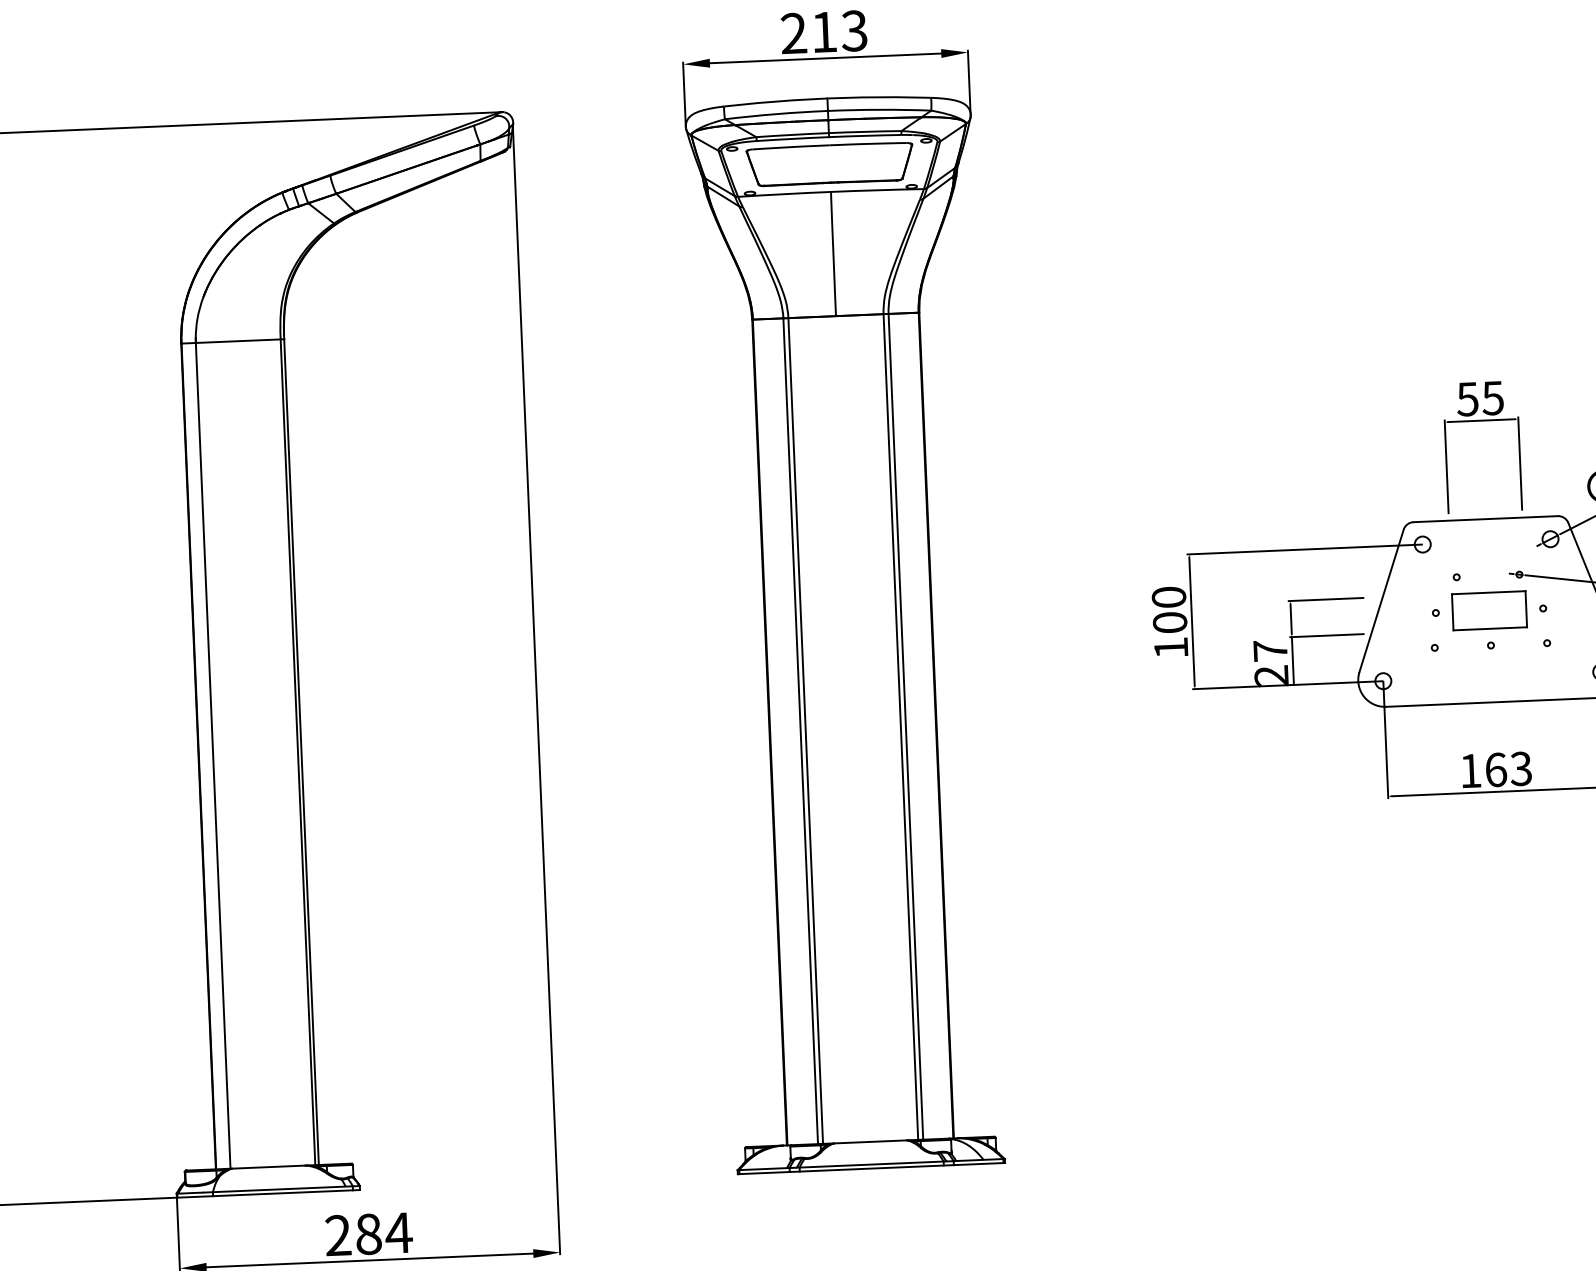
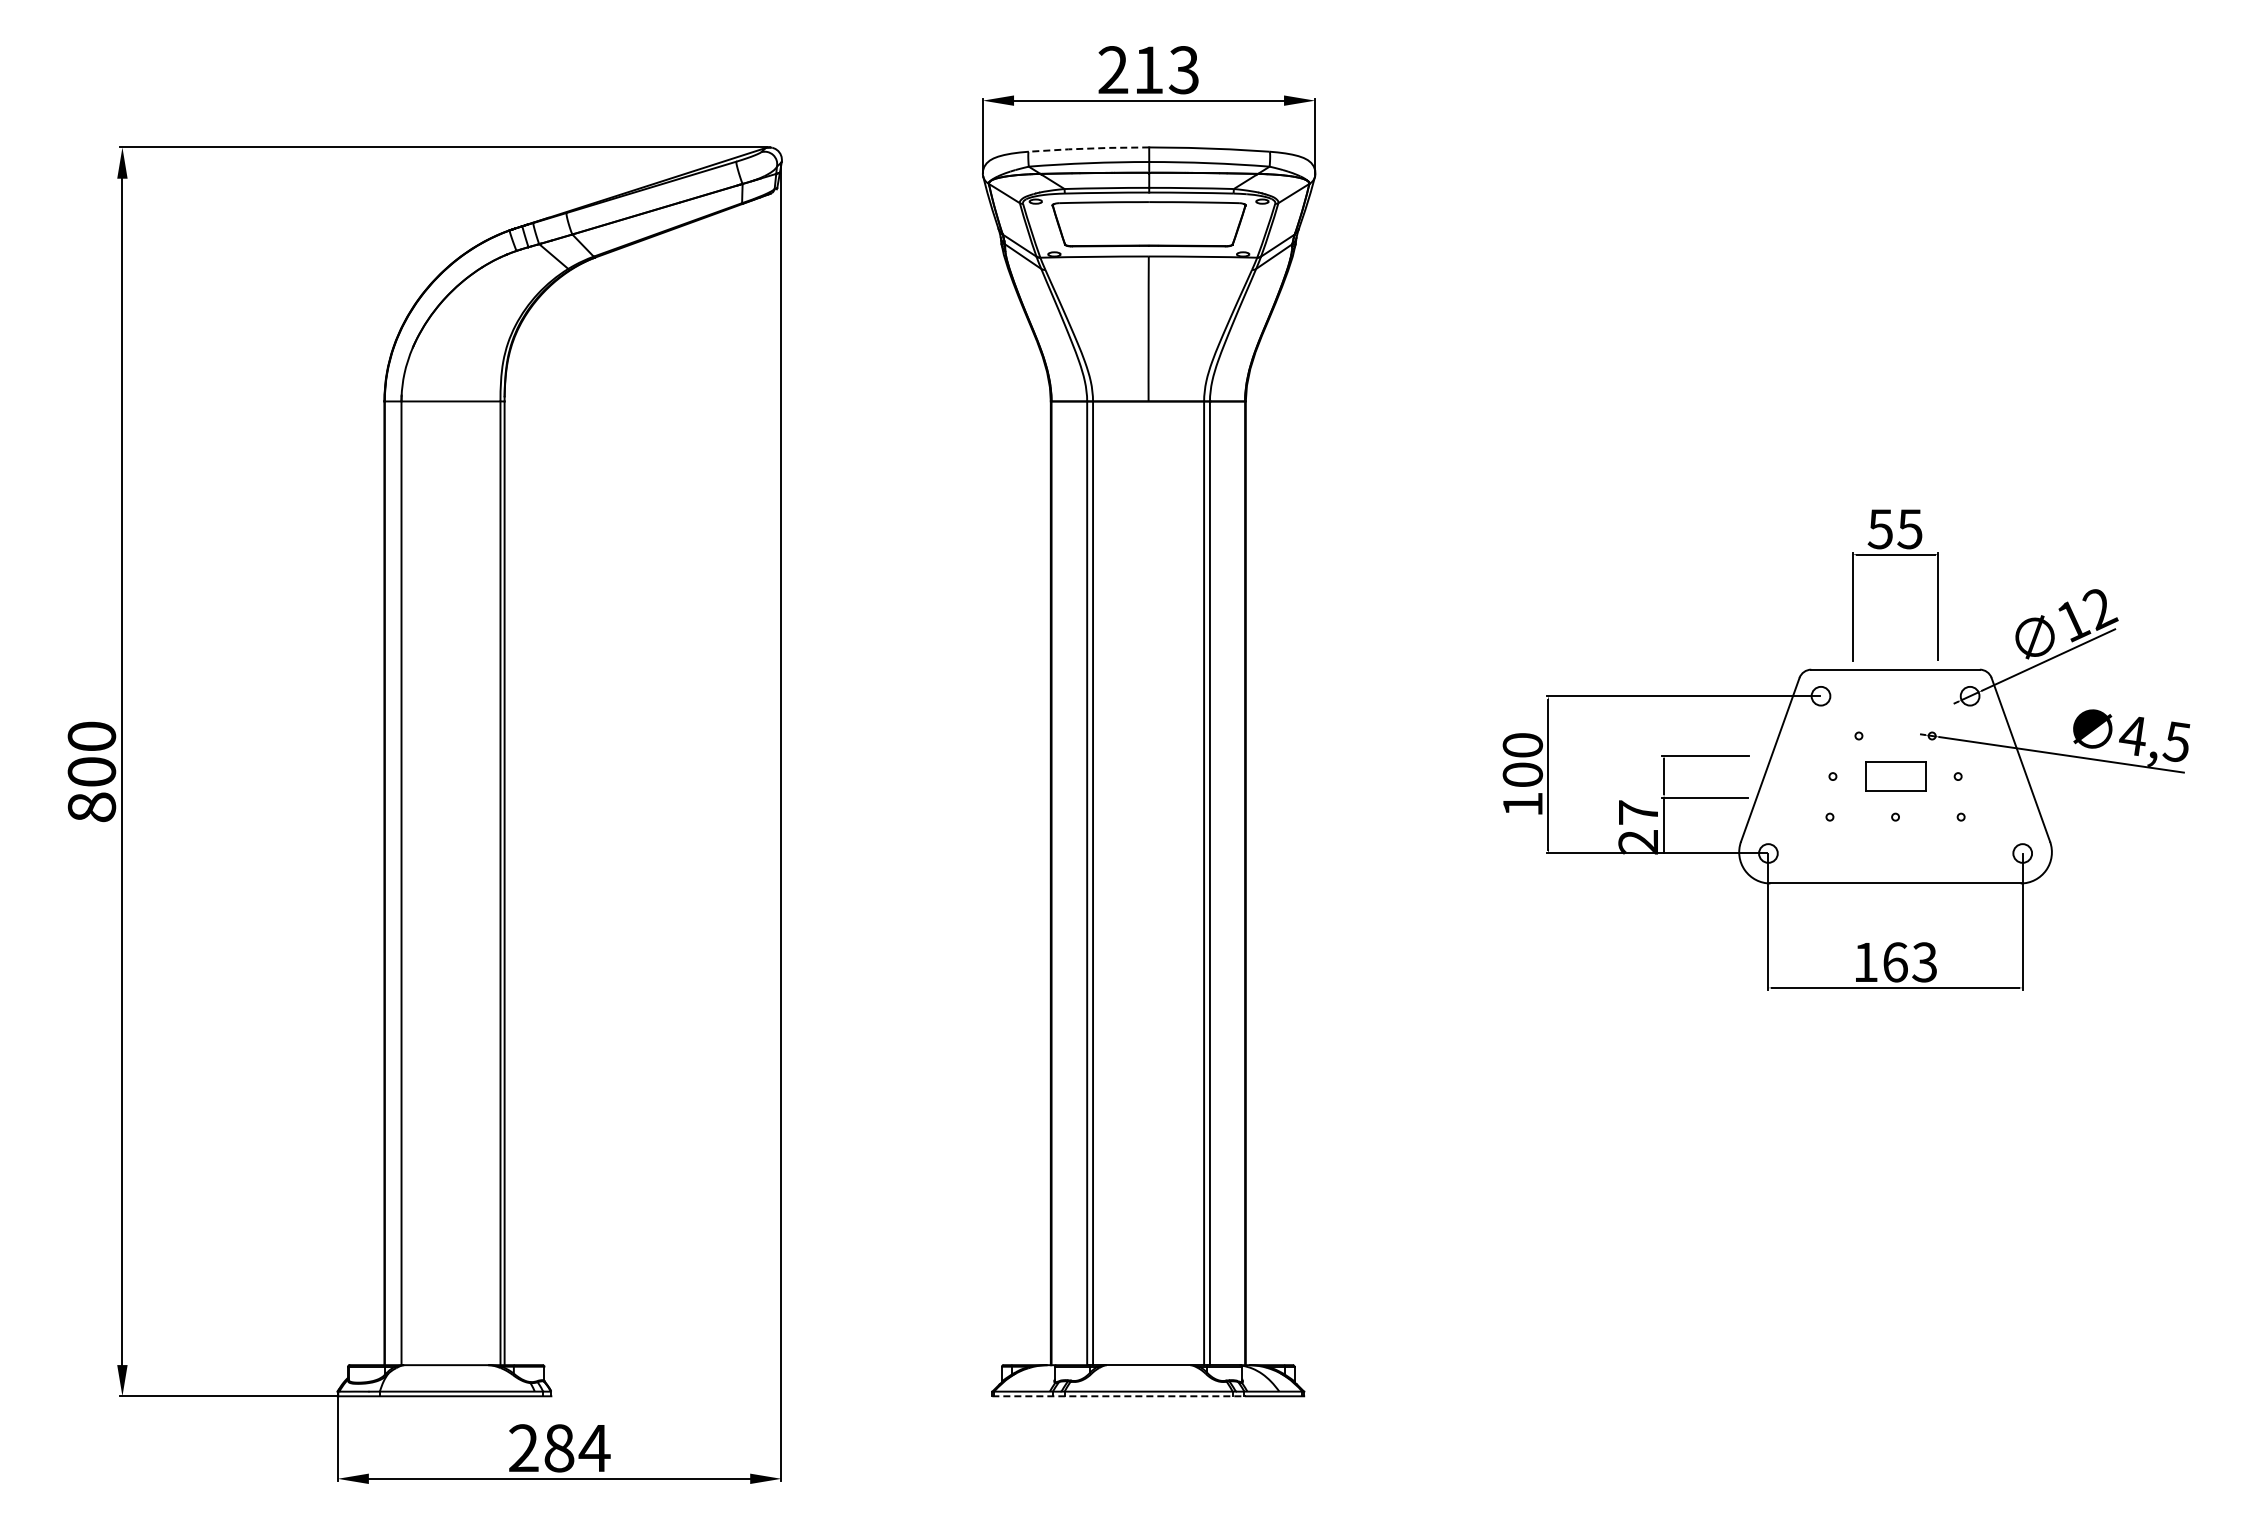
line: (775, 101) -> (1088, 148), solid -> dashed
part: (1489, 610) -> (1895, 776), size x0.7
line: (845, 1169) -> (1118, 1396), solid -> dashed

